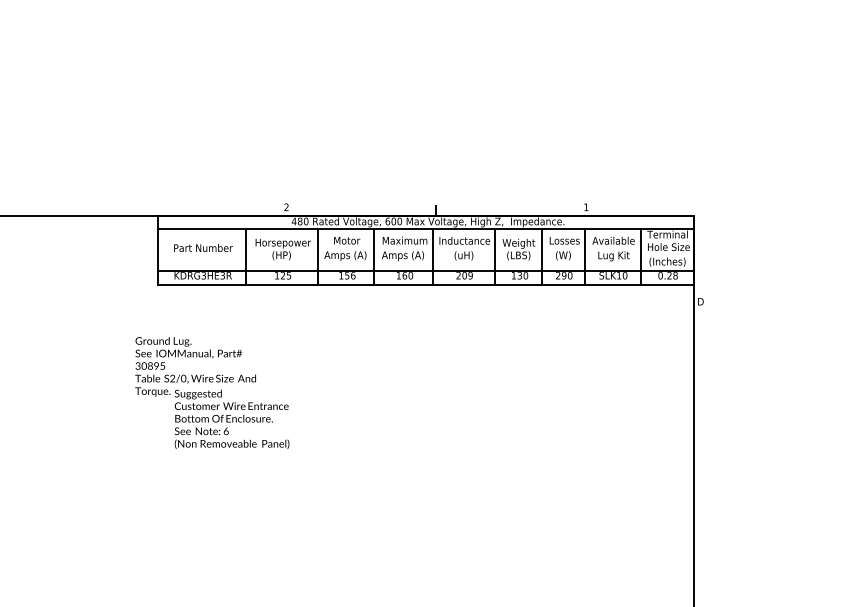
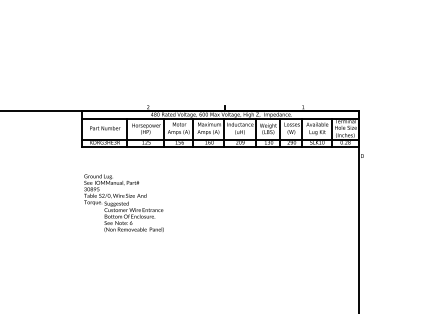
text: (211, 391) -> (123, 202), moved

